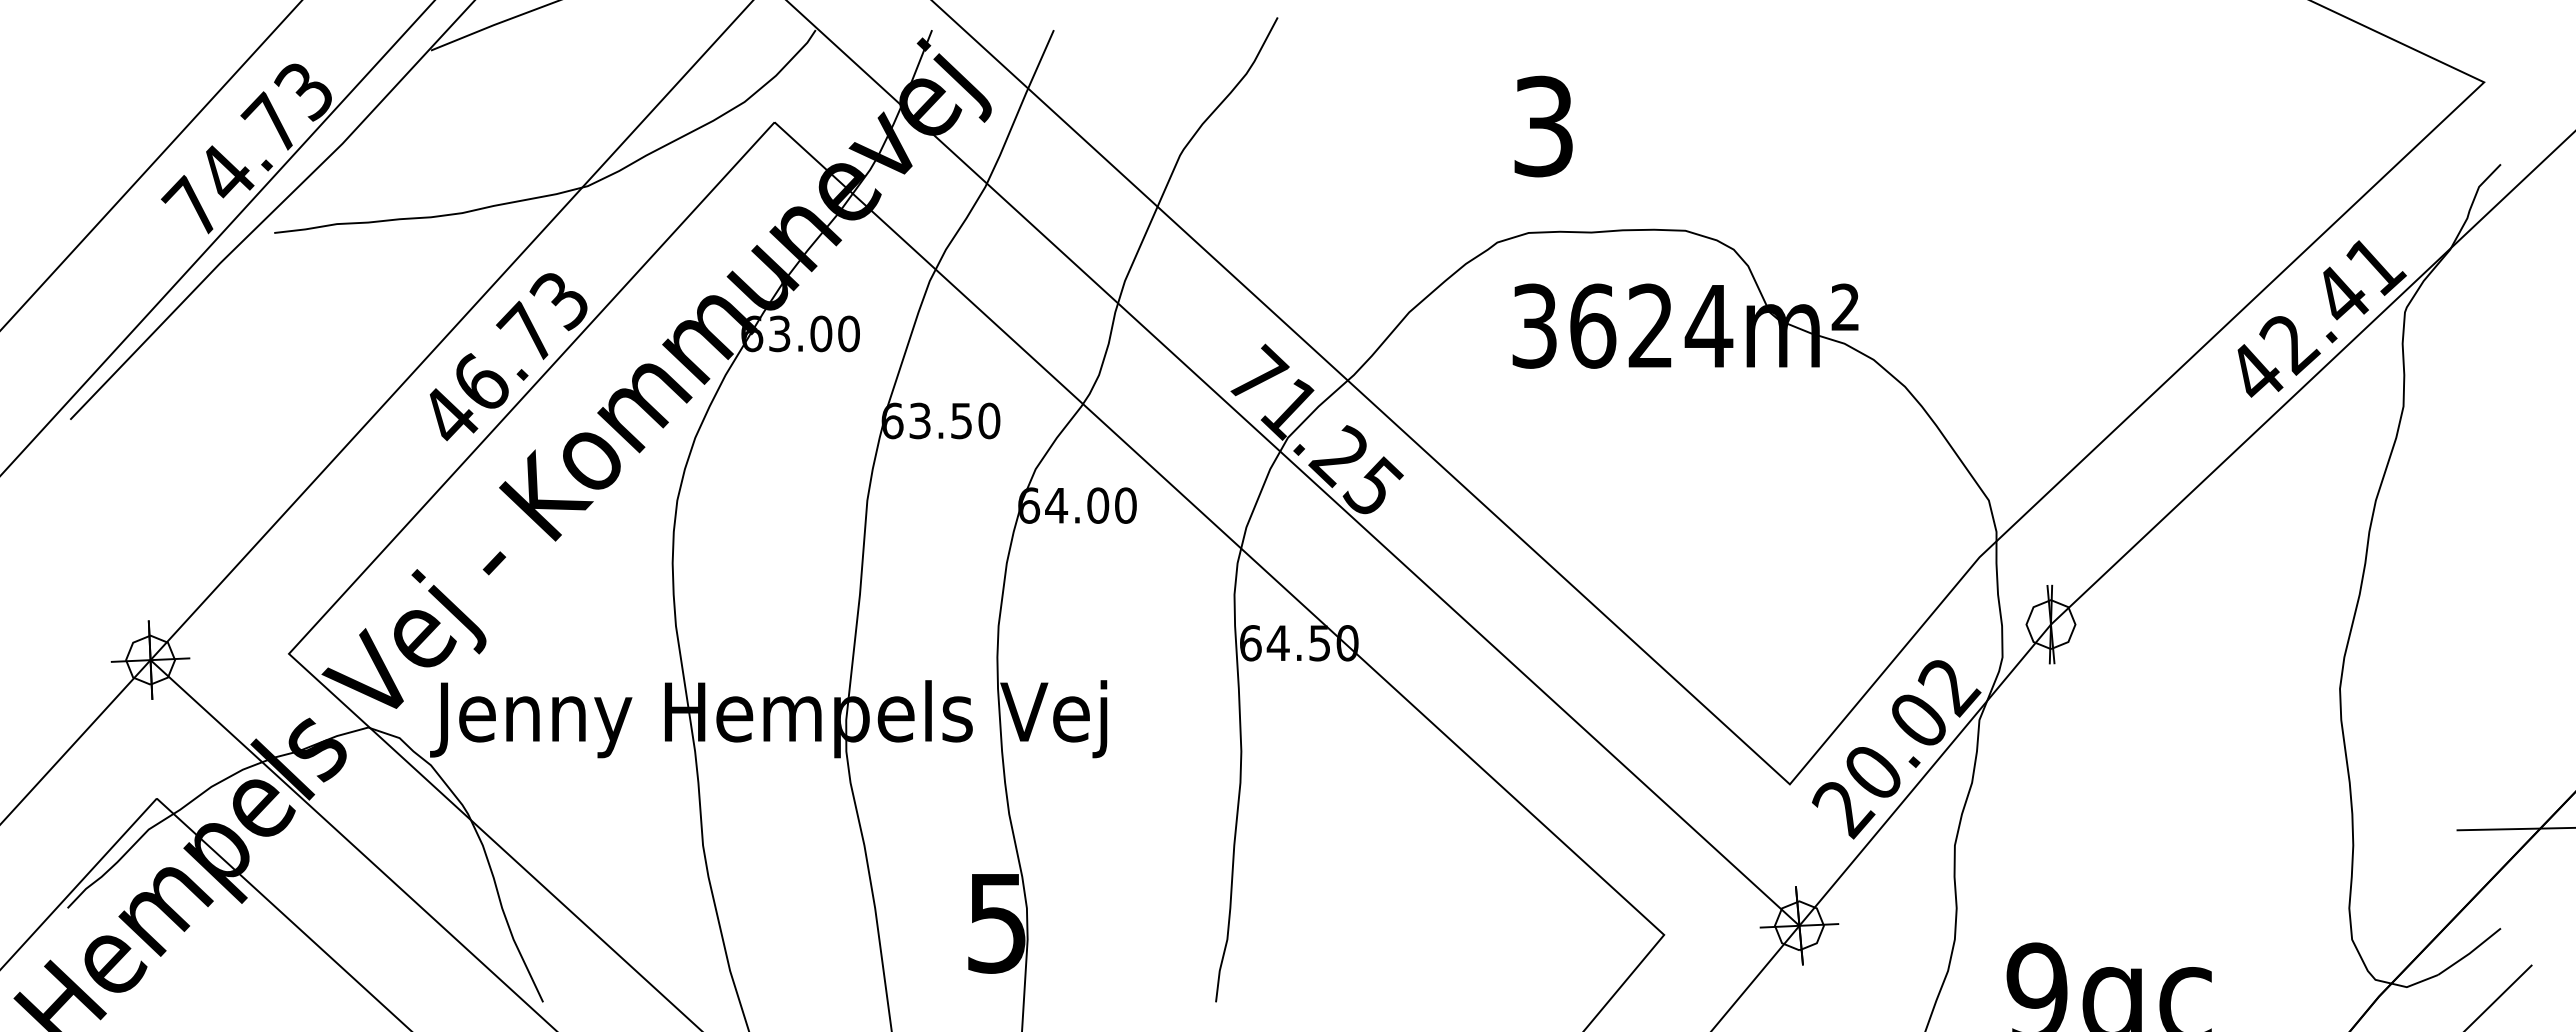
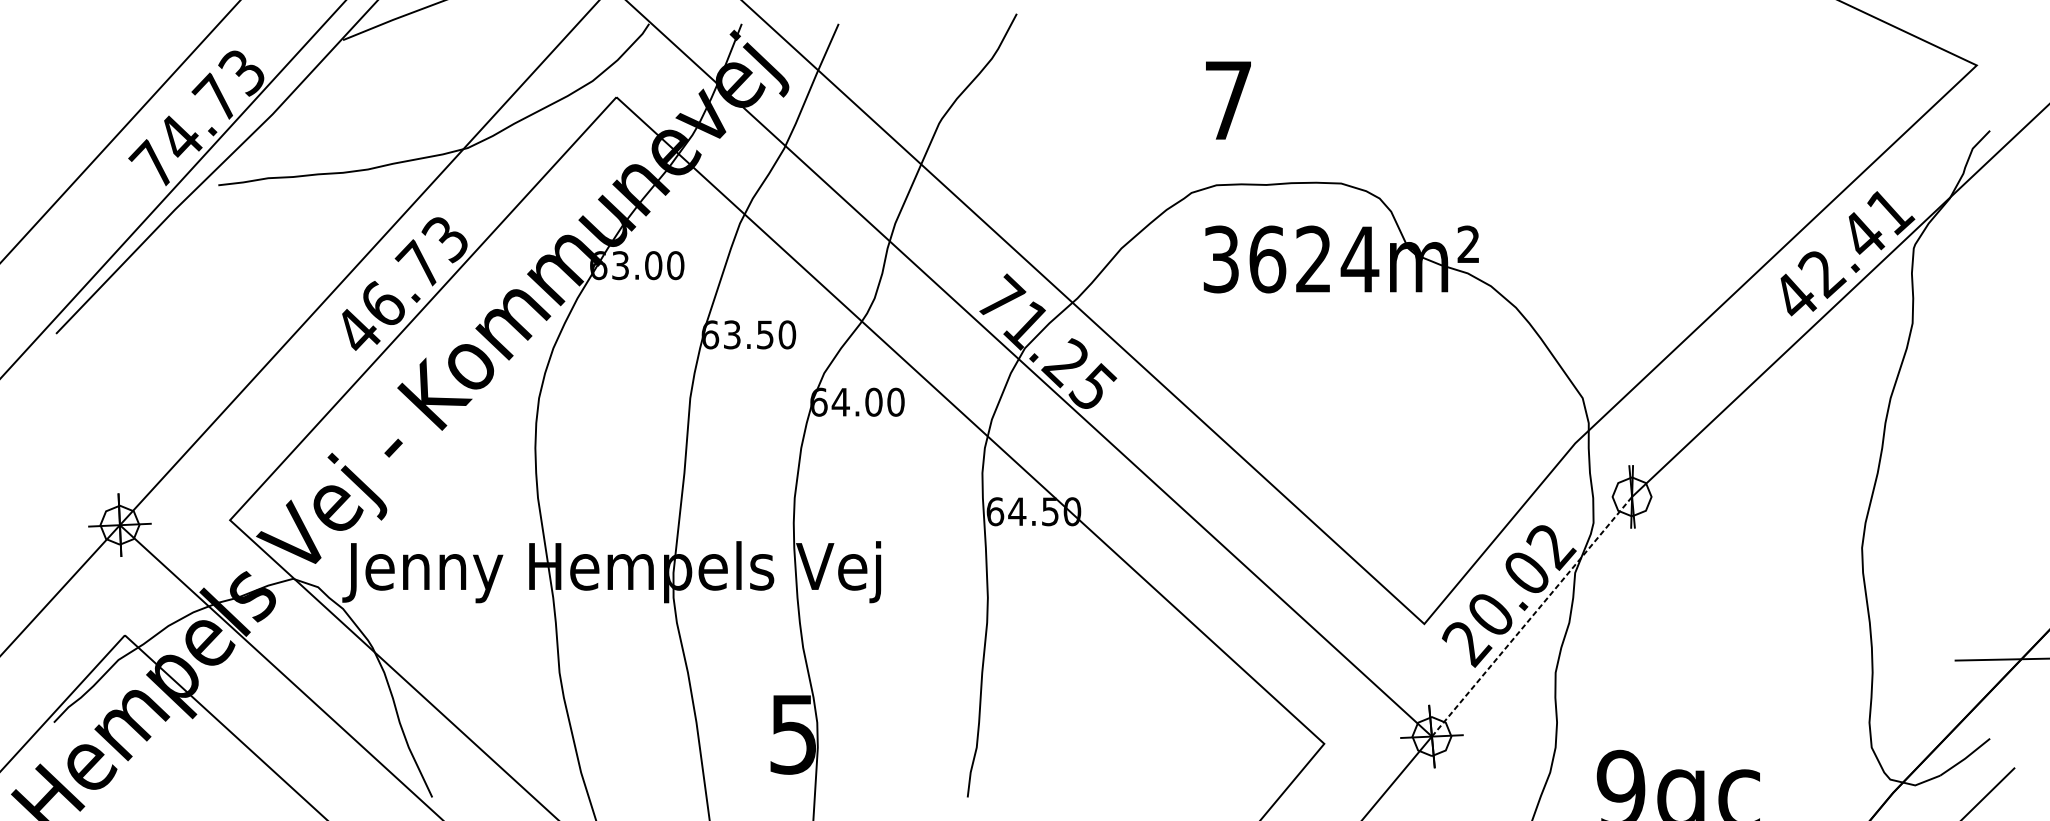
text: (1543, 126) -> (1228, 100), 3 -> 7
line: (1925, 774) -> (1532, 616), solid -> dashed

